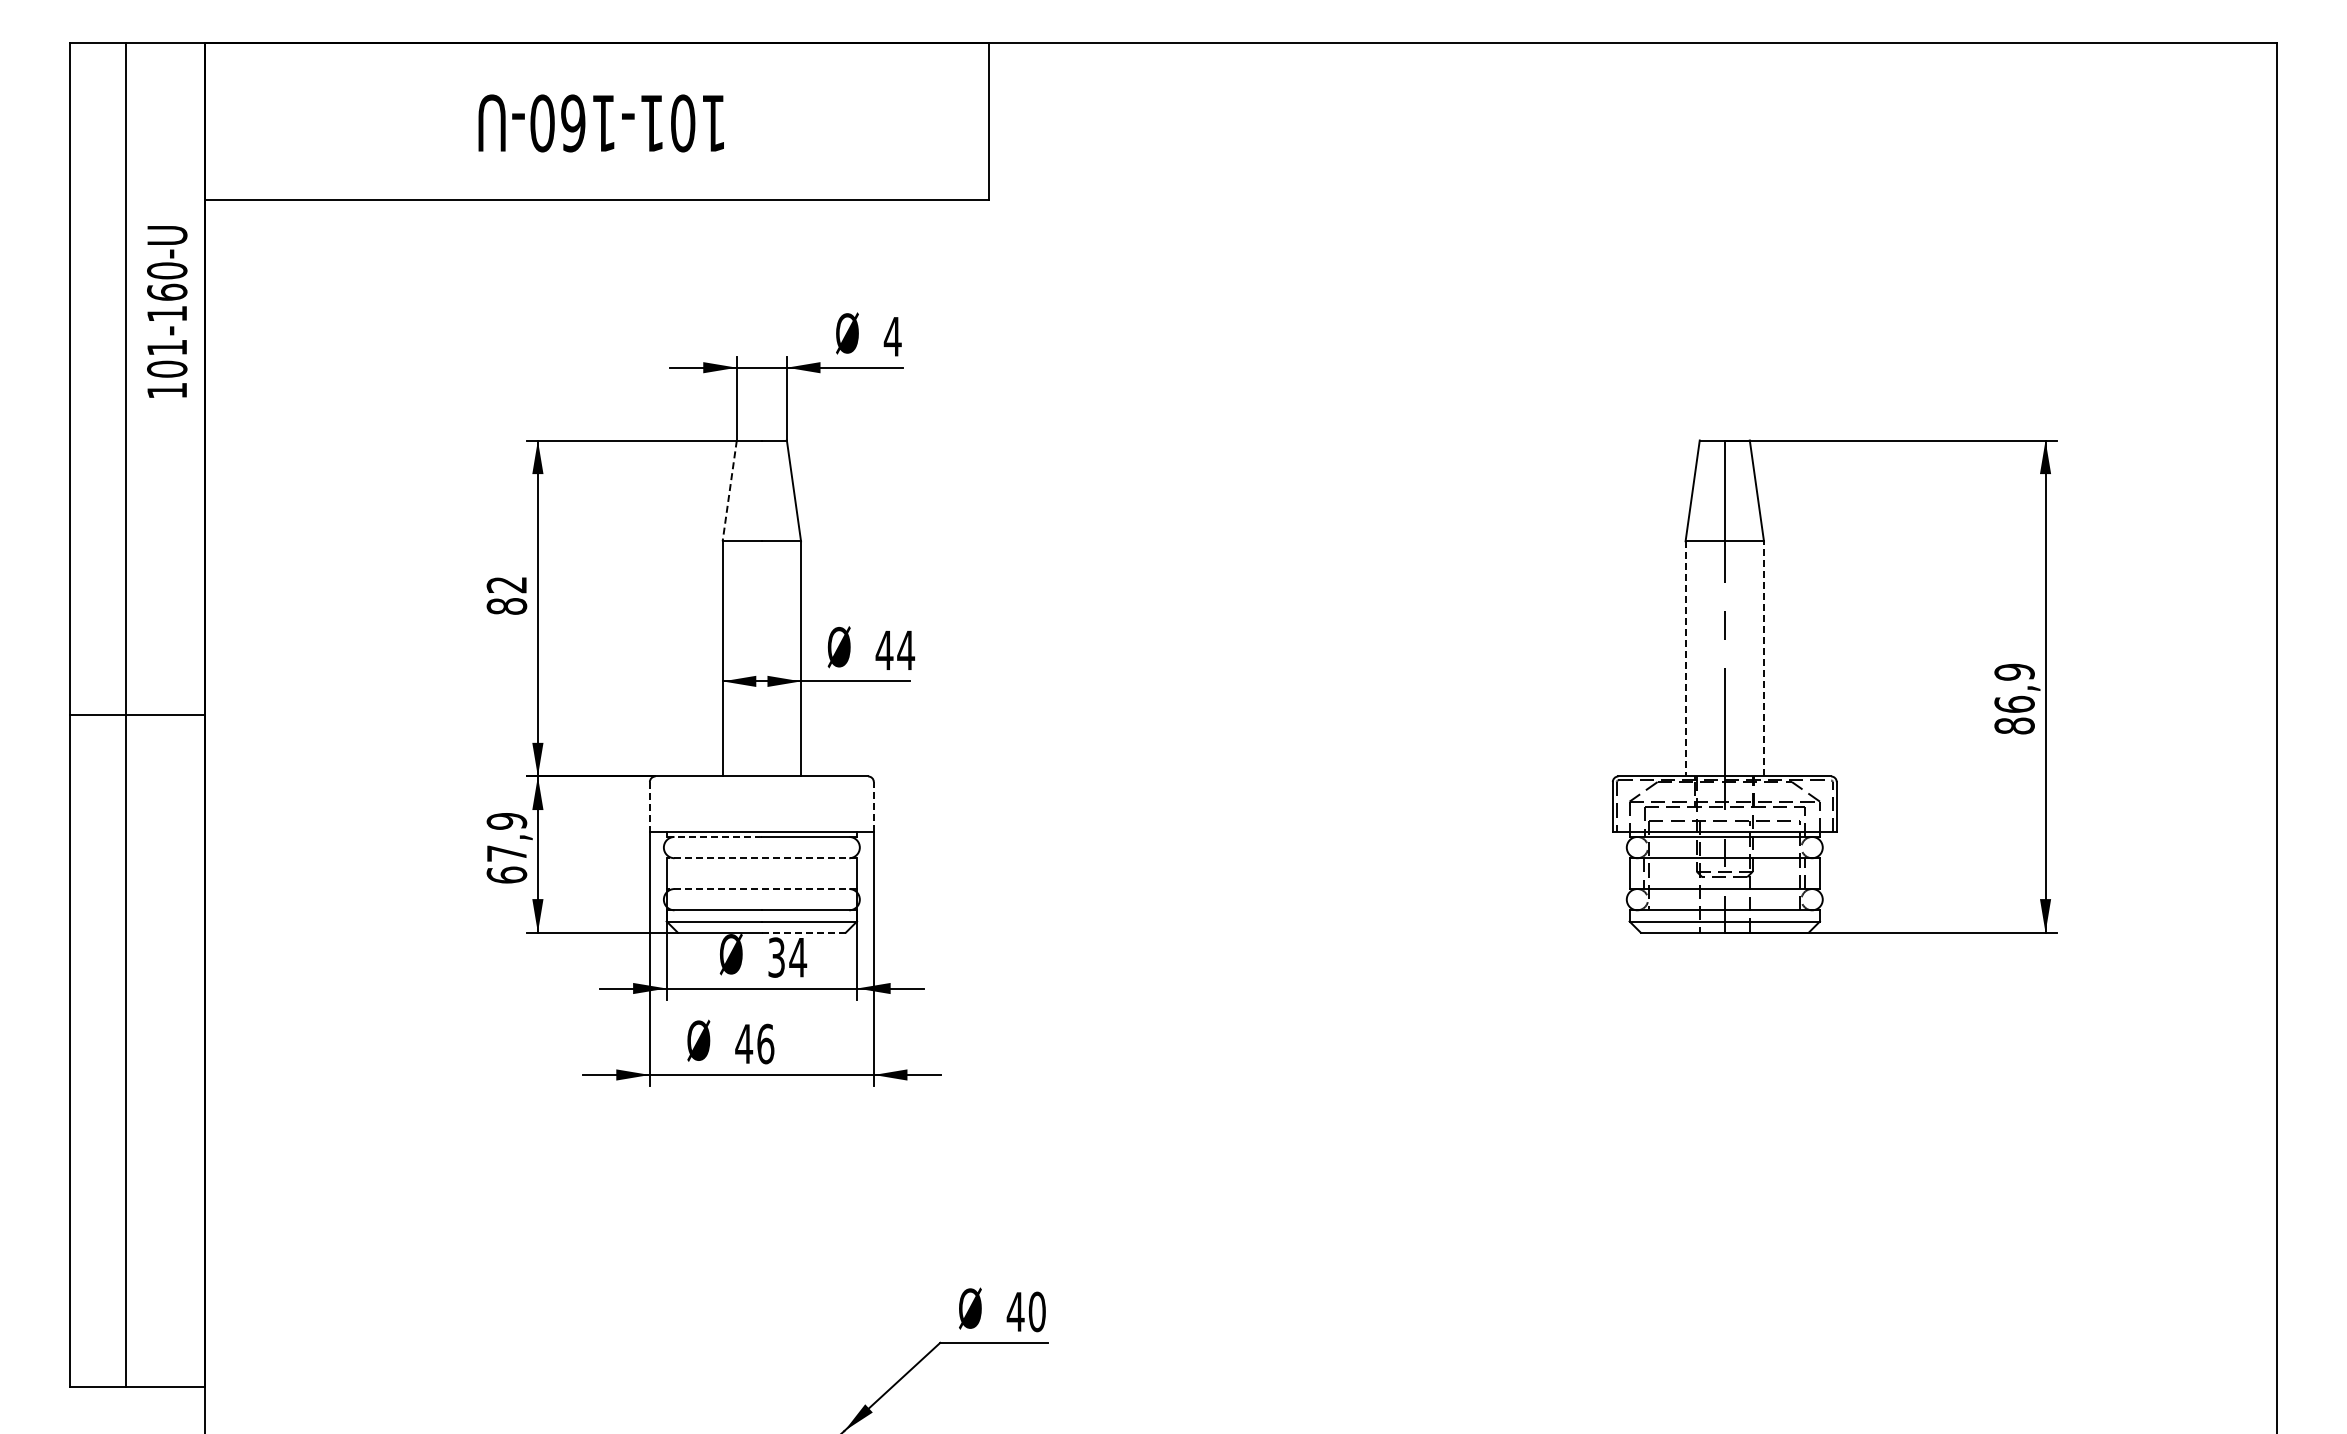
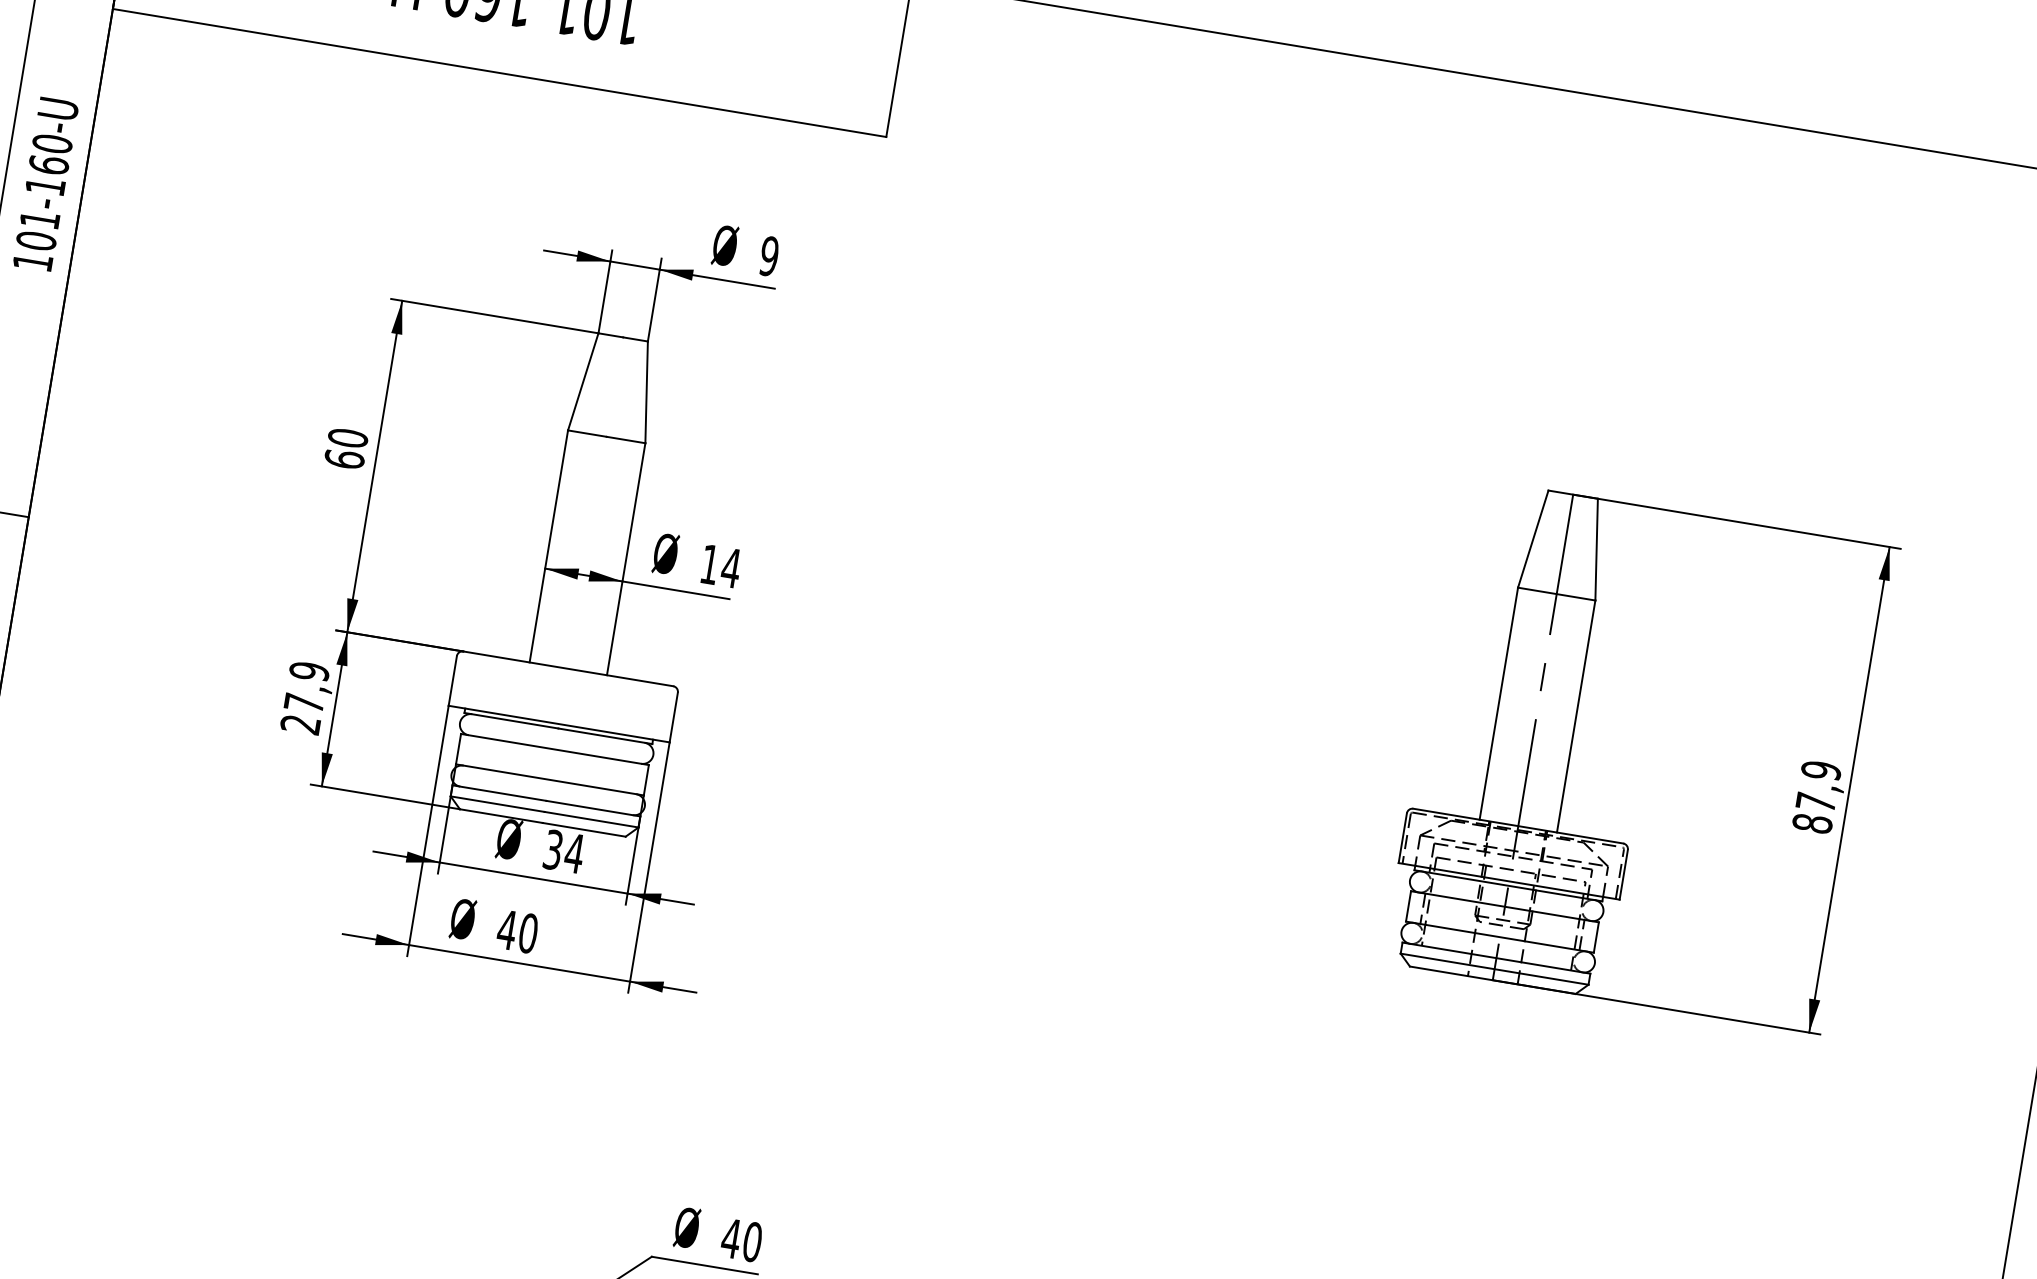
text: (167, 311) -> (46, 184), moved
text: (892, 336) -> (769, 256), 4 -> 9
line: (729, 490) -> (583, 381), dashed -> solid
text: (506, 595) -> (345, 448), 82 -> 60
text: (884, 649) -> (710, 563), 44 -> 14
line: (1685, 658) -> (1498, 703), dashed -> solid
line: (1763, 658) -> (1575, 716), dashed -> solid
text: (2014, 703) -> (1816, 801), 86,9 -> 87,9
line: (873, 806) -> (673, 716), dashed -> solid
line: (649, 807) -> (452, 681), dashed -> solid
line: (714, 836) -> (511, 720), dashed -> solid
line: (761, 858) -> (554, 749), dashed -> solid
text: (506, 874) -> (300, 723), 67,9 -> 27,9
line: (761, 889) -> (549, 780), dashed -> solid
line: (803, 932) -> (583, 829), dashed -> solid
text: (765, 1043) -> (528, 932), 46 -> 40

